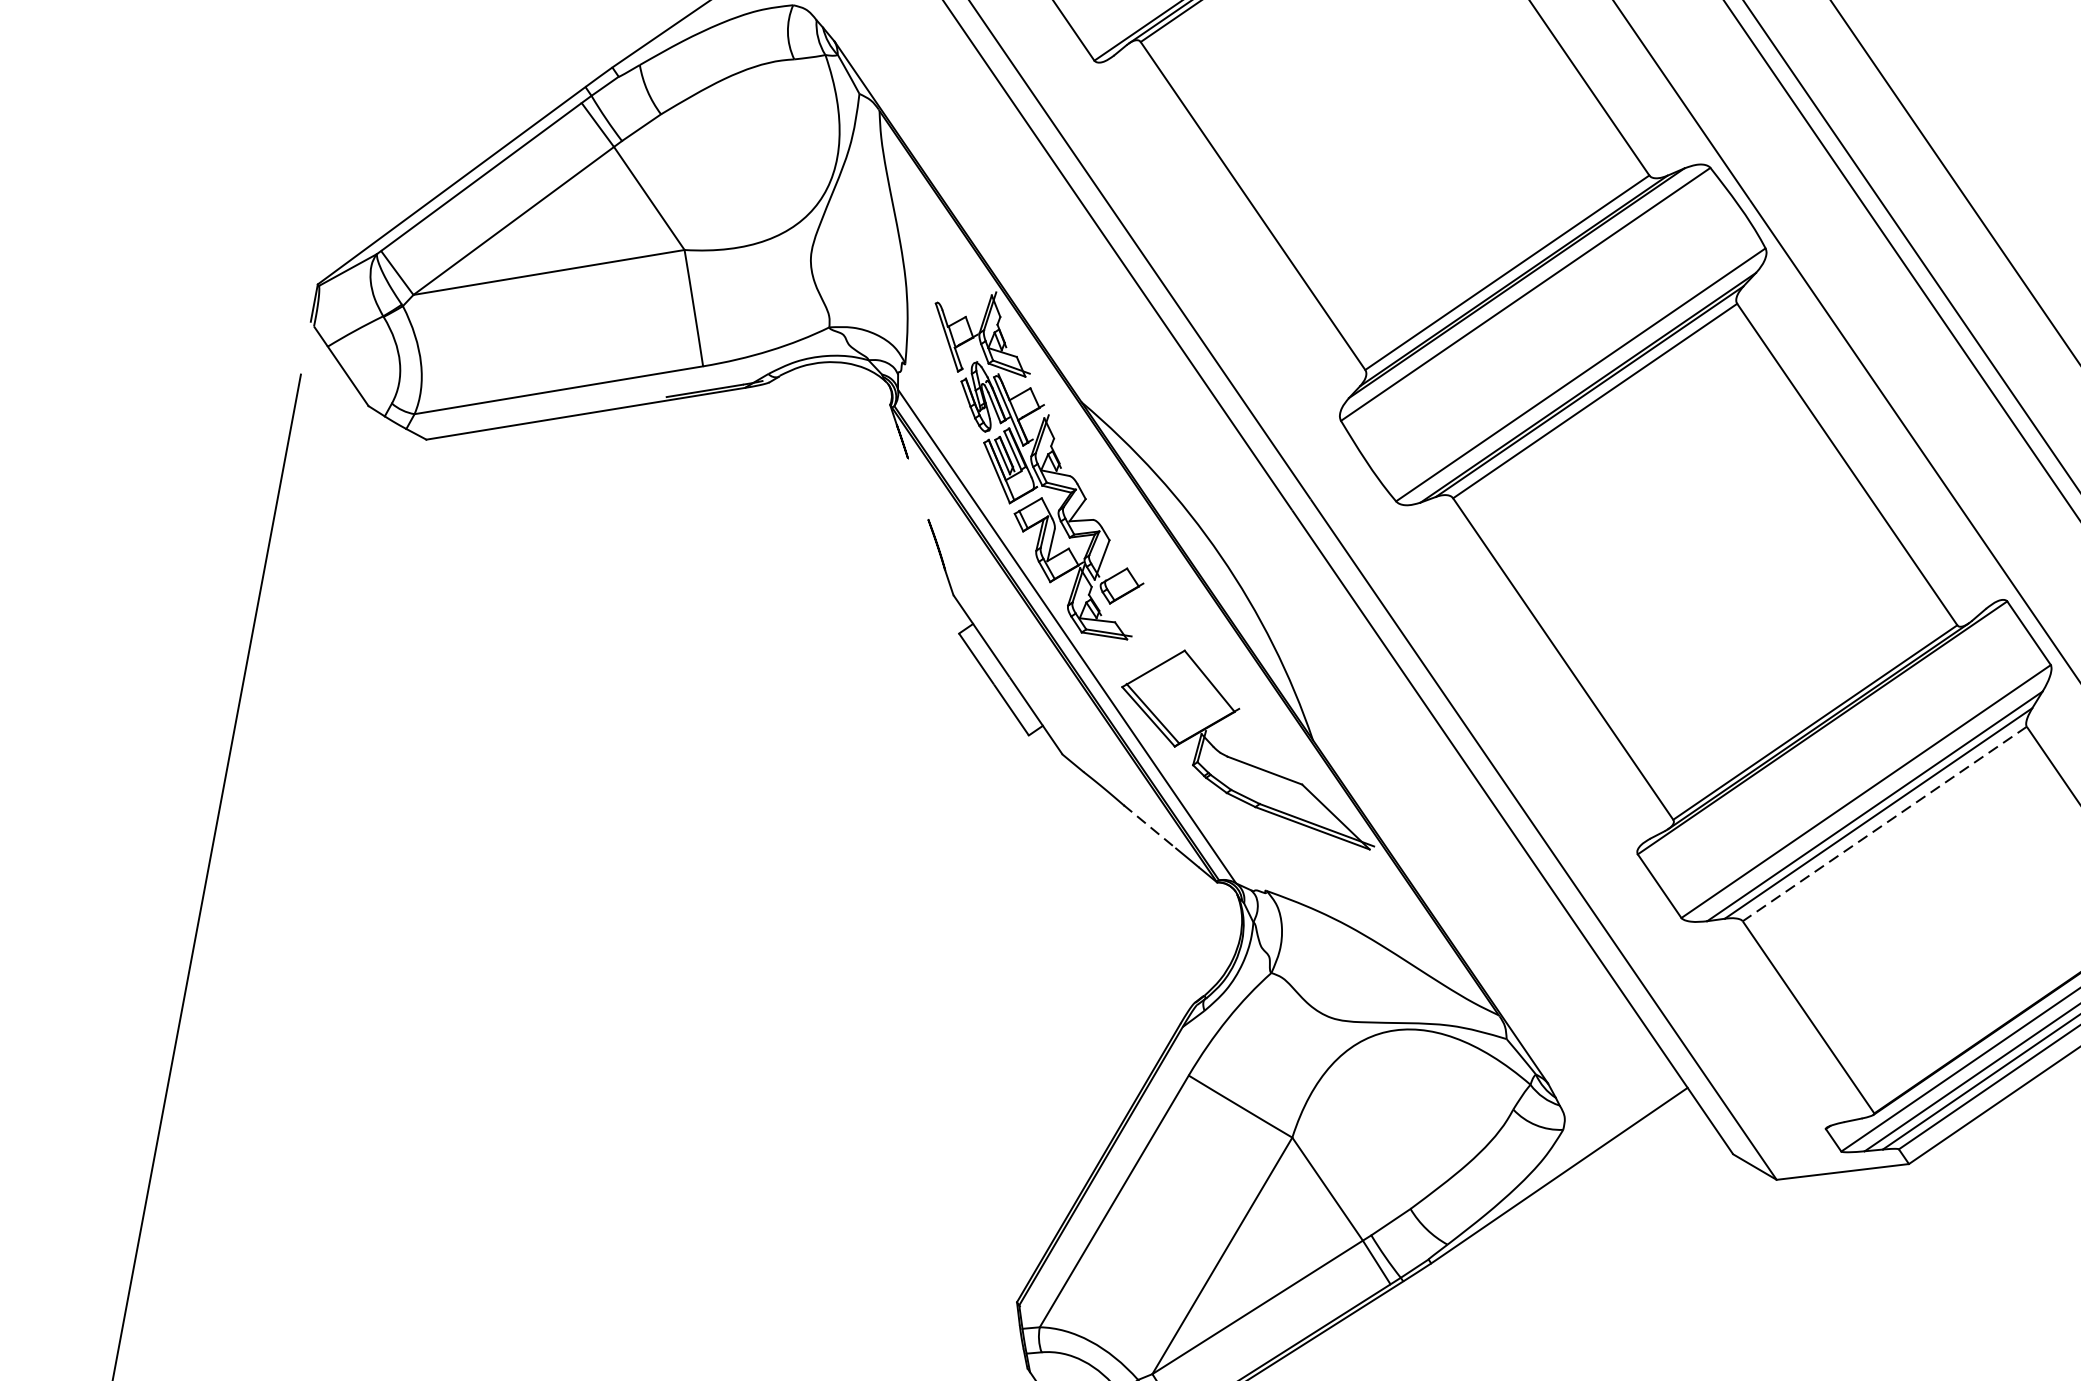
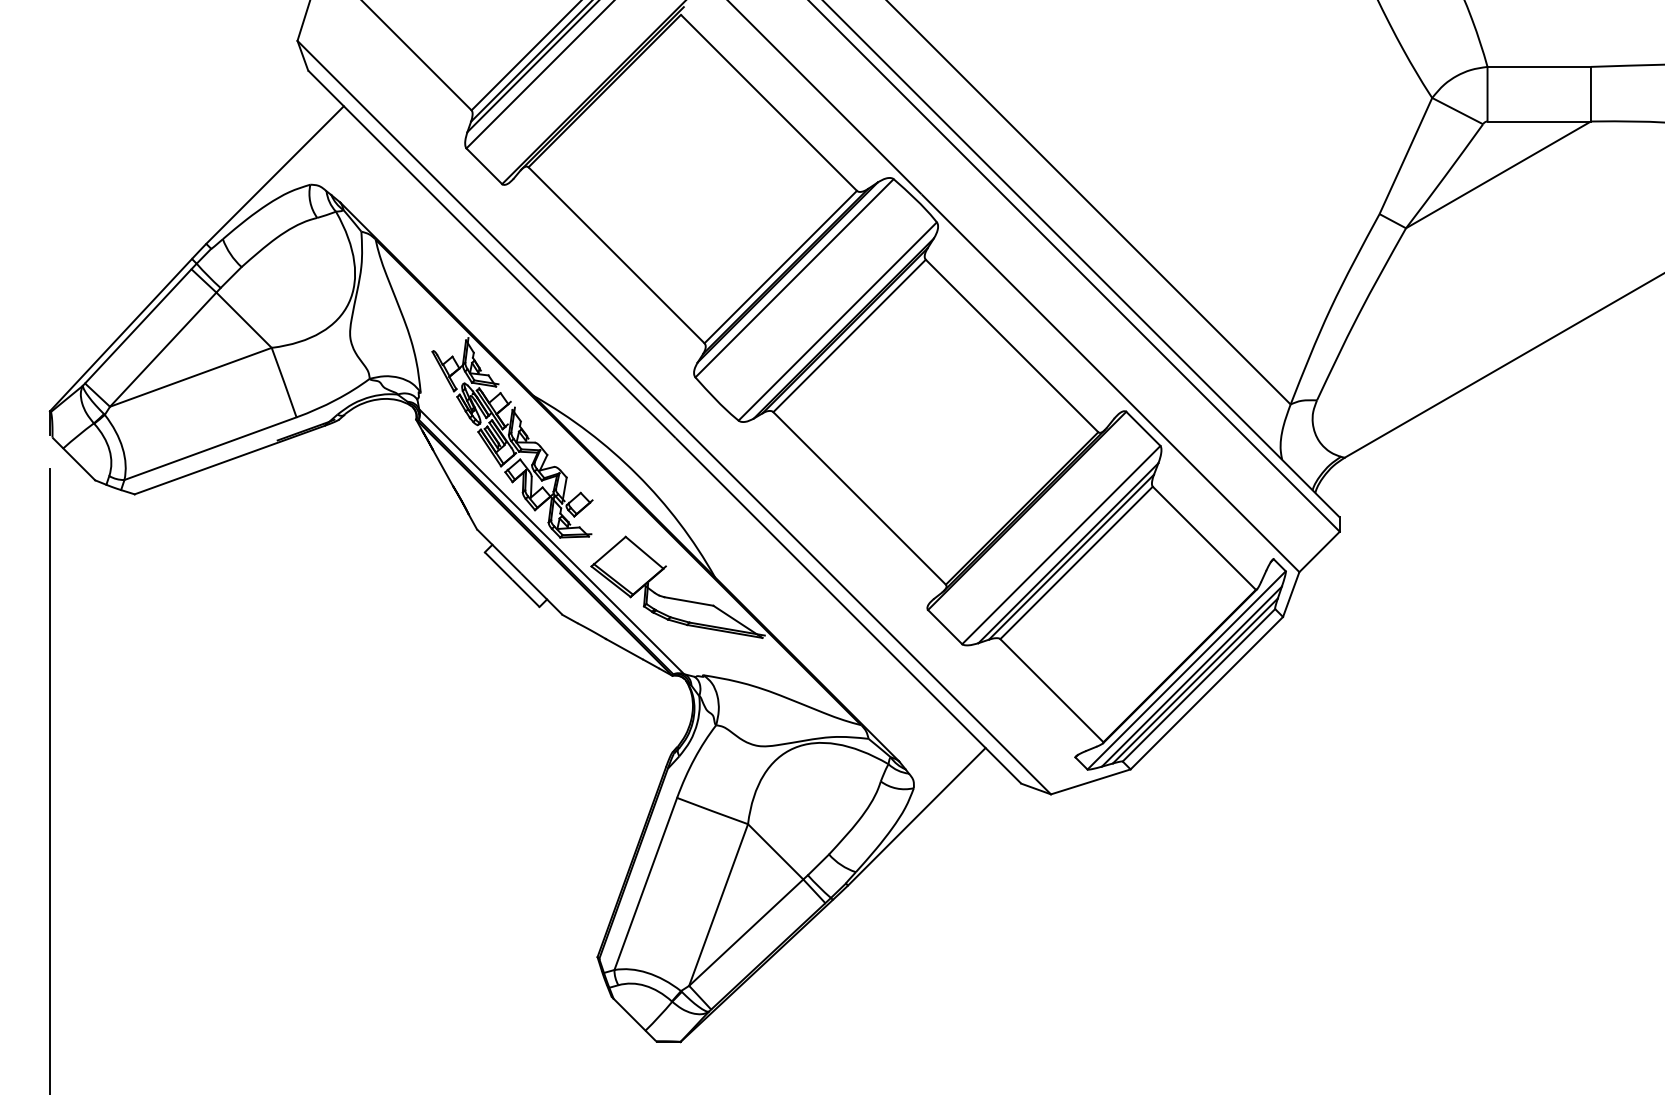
line: (917, 487) -> (442, 467), added
line: (1884, 823) -> (1076, 562), dashed -> solid
line: (1149, 827) -> (624, 649), dashed -> solid

